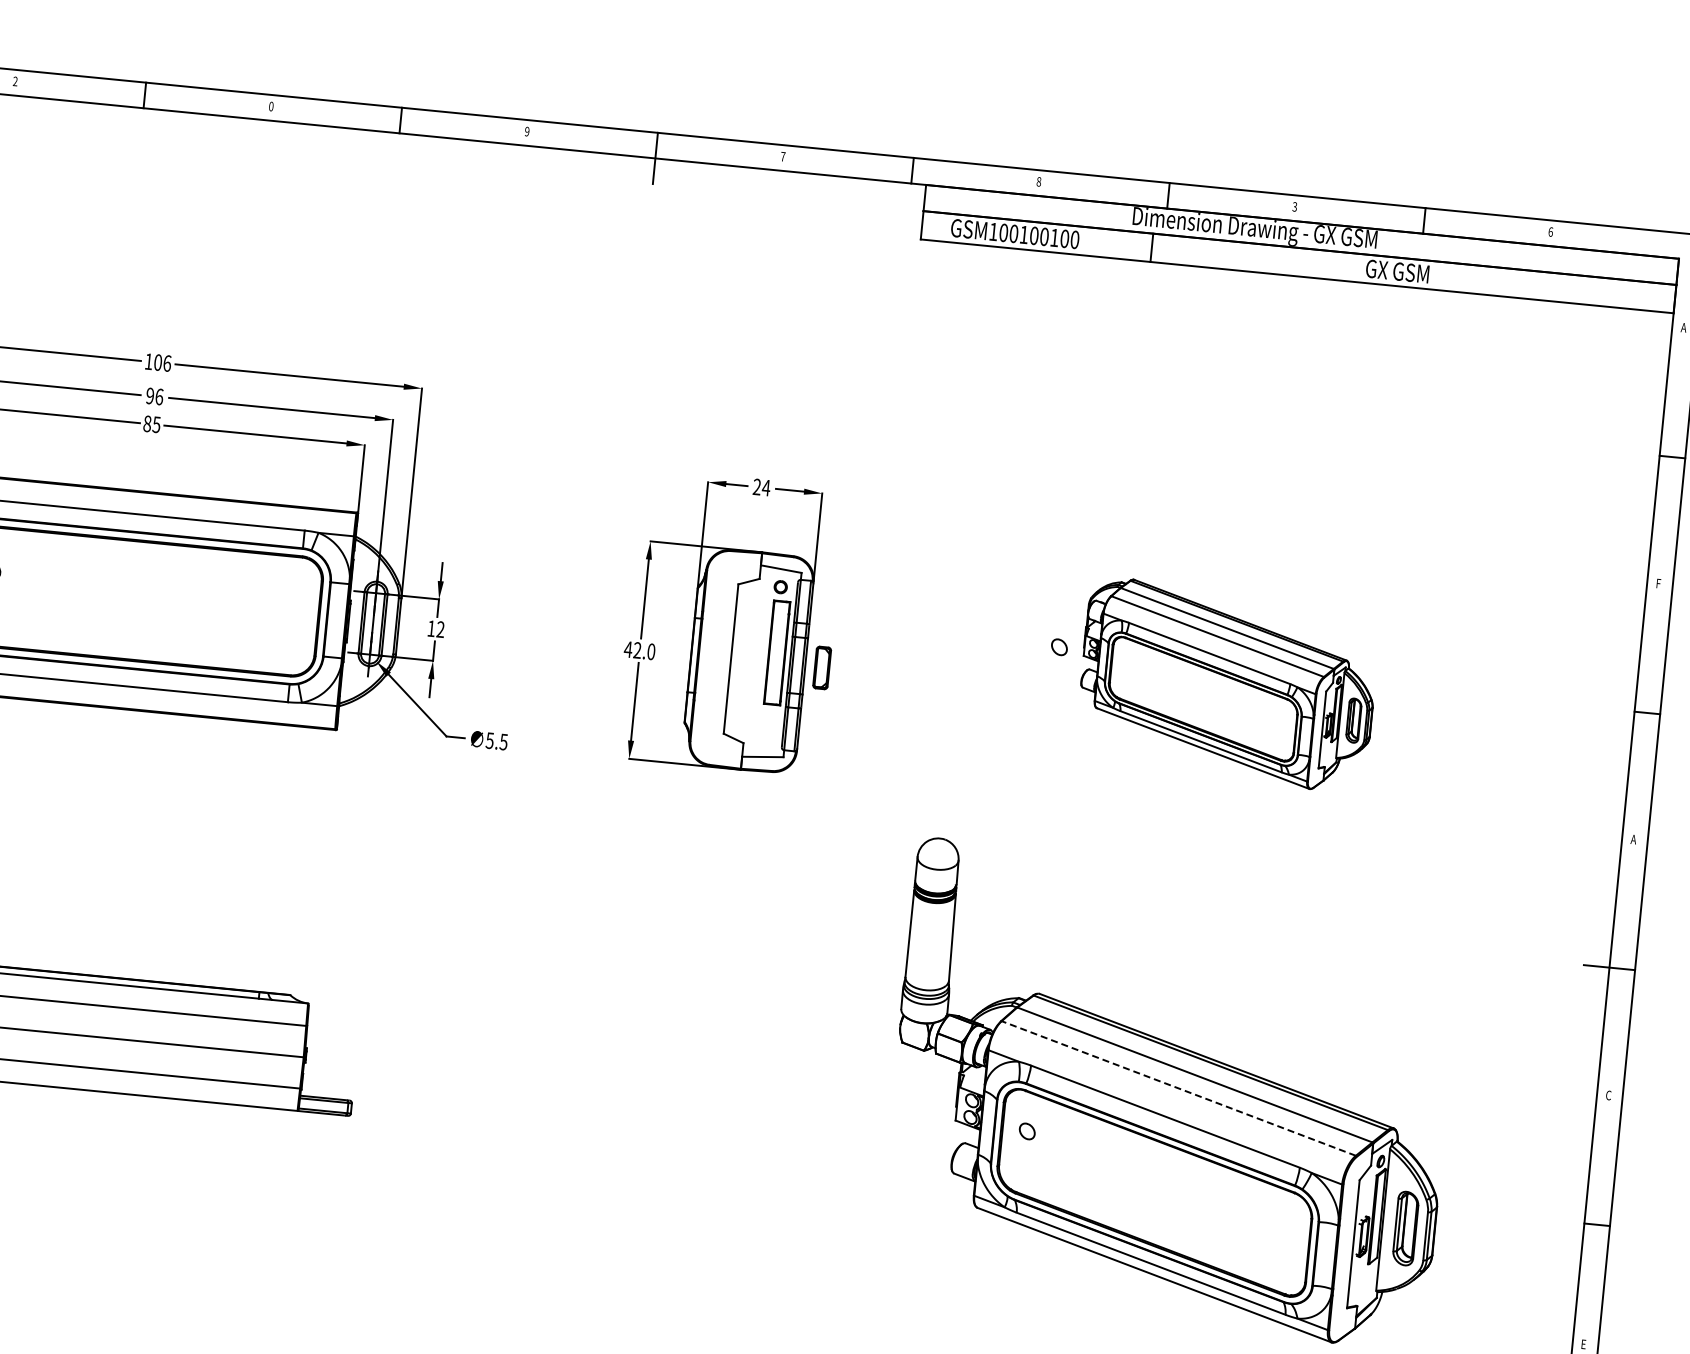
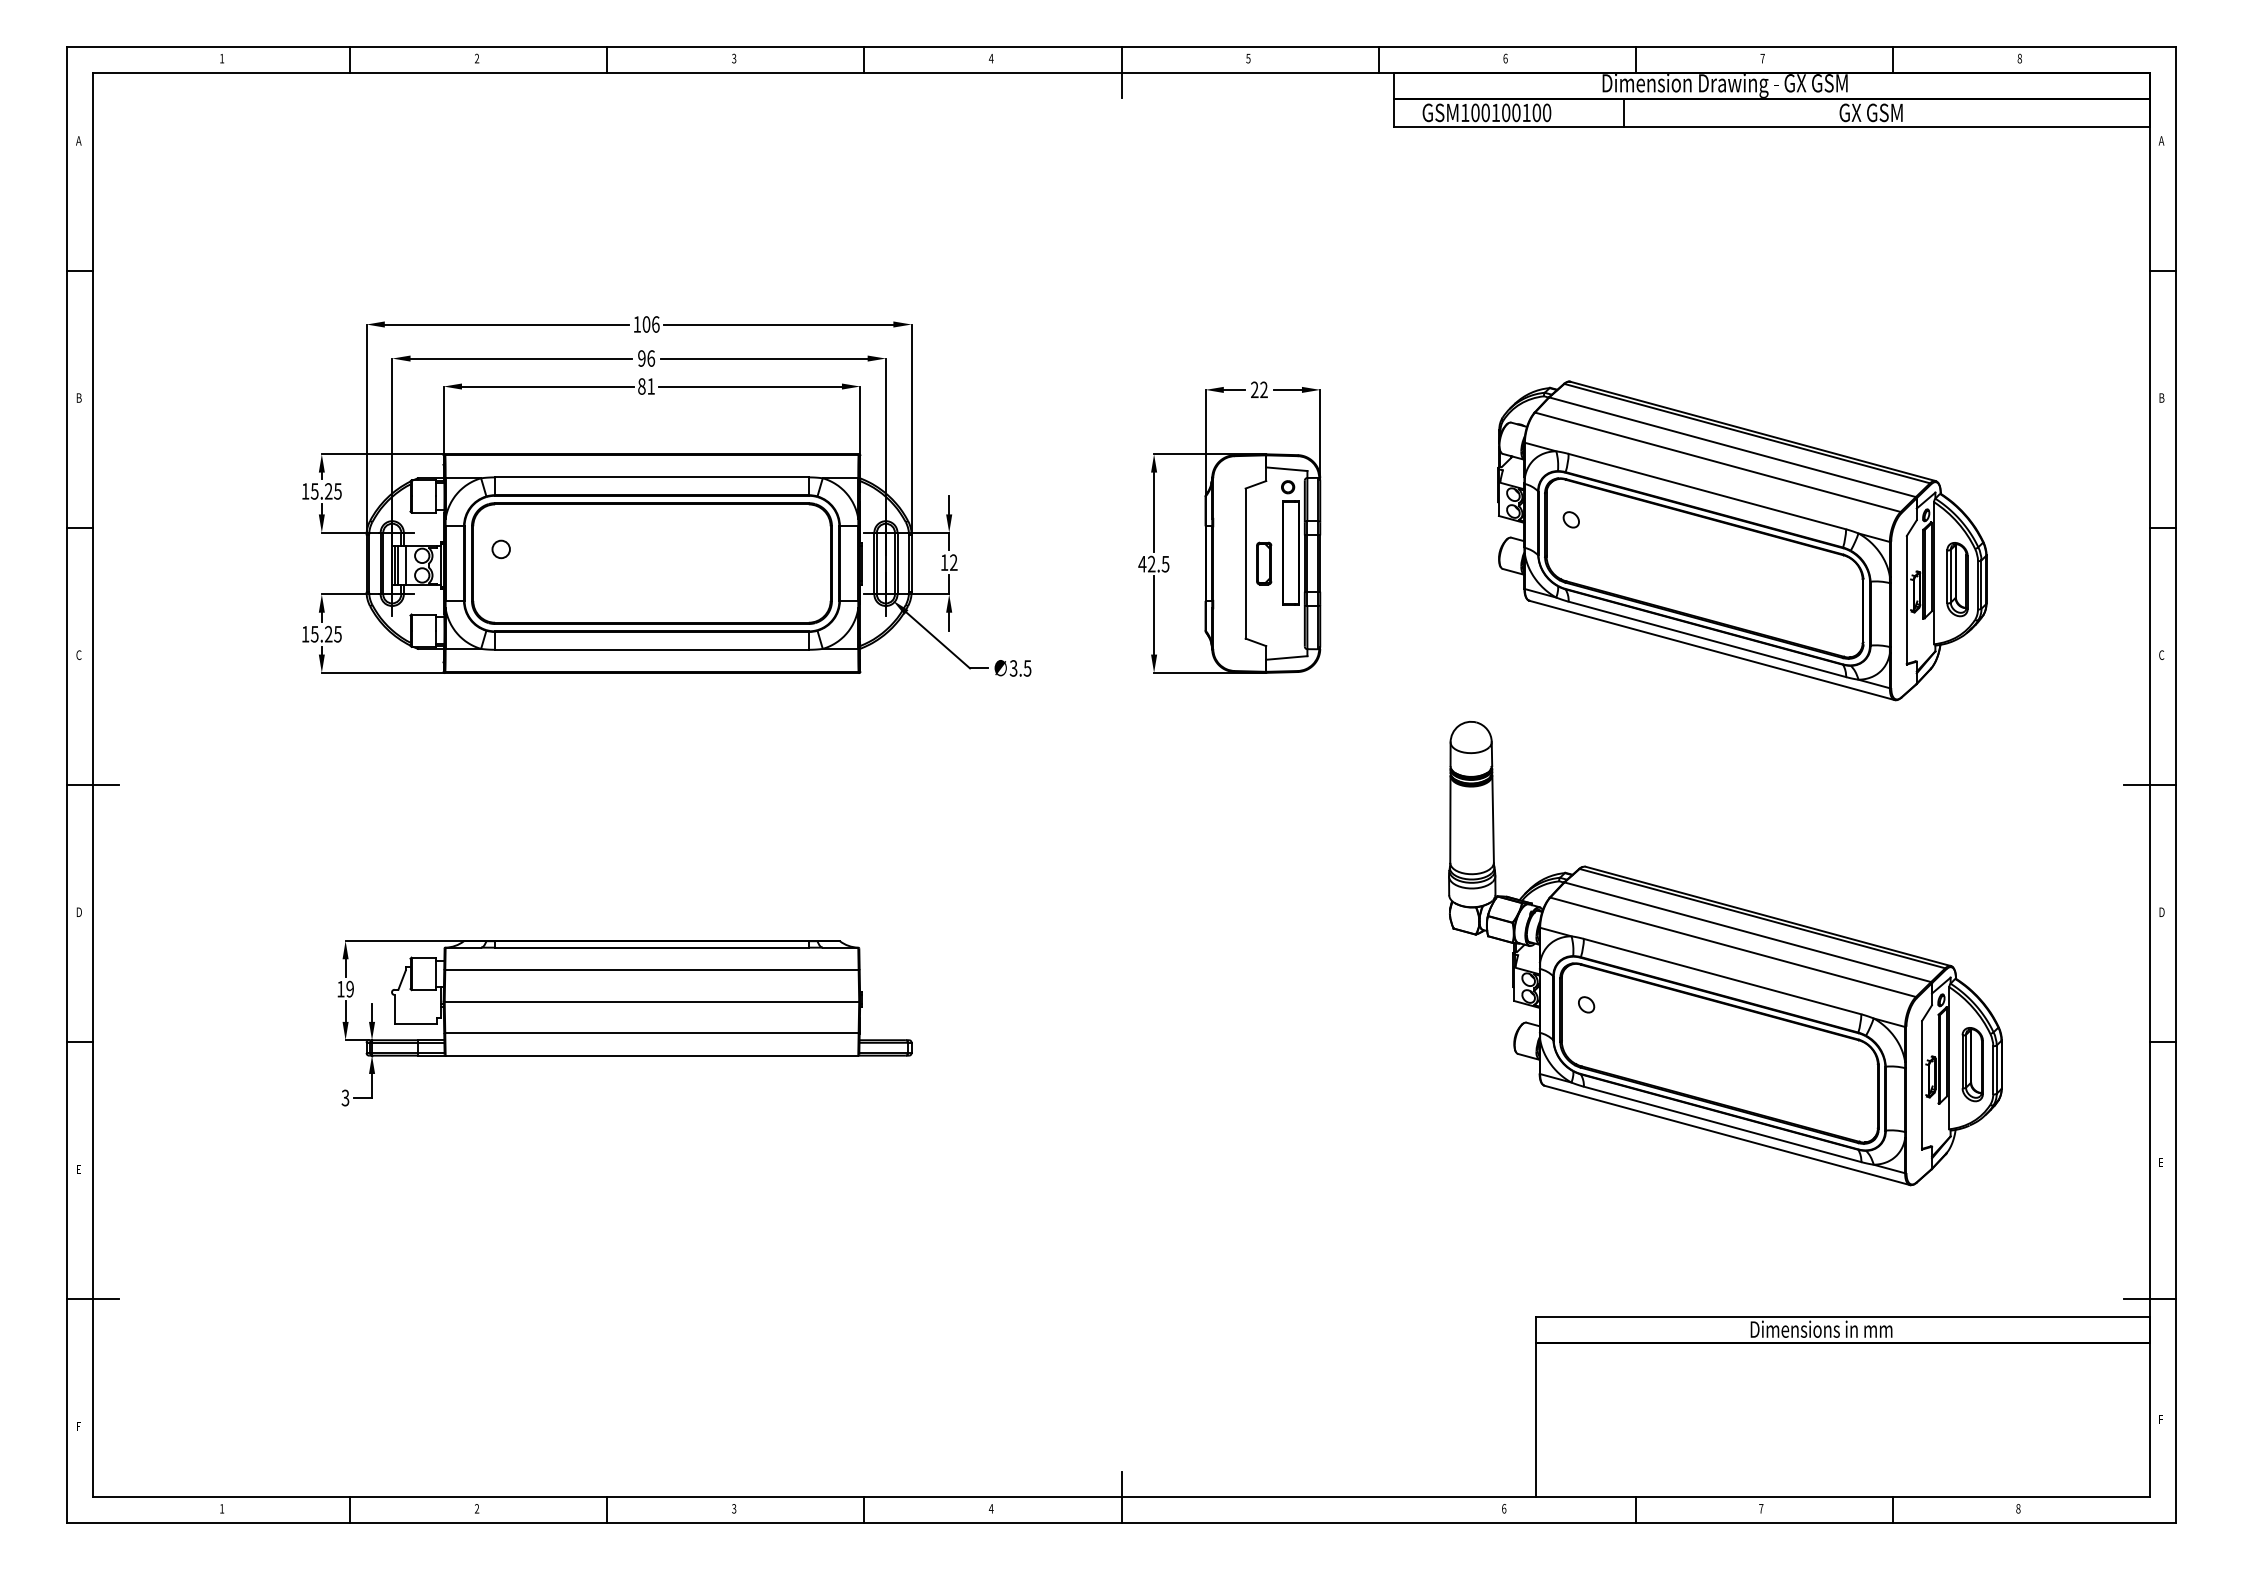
text: (271, 106) -> (734, 58), 0 -> 3
text: (526, 131) -> (990, 58), 9 -> 4
text: (783, 156) -> (1248, 58), 7 -> 5
text: (1038, 181) -> (1505, 58), 8 -> 6
text: (1294, 206) -> (1762, 58), 3 -> 7
text: (1550, 231) -> (2019, 58), 6 -> 8
text: (156, 424) -> (650, 386), 85 -> 81
text: (765, 487) -> (1263, 389), 24 -> 22
text: (1658, 583) -> (2161, 397), F -> B
text: (651, 651) -> (1165, 563), 42.0 -> 42.5
part: (822, 667) -> (1264, 563), moved
part: (1227, 684) -> (1742, 540), size x1.67
text: (489, 740) -> (1013, 668), 5.5 -> 3.5
text: (1633, 838) -> (2161, 654), A -> C
line: (1178, 1088) -> (1732, 947), dashed -> solid
text: (1608, 1095) -> (2161, 912), C -> D

